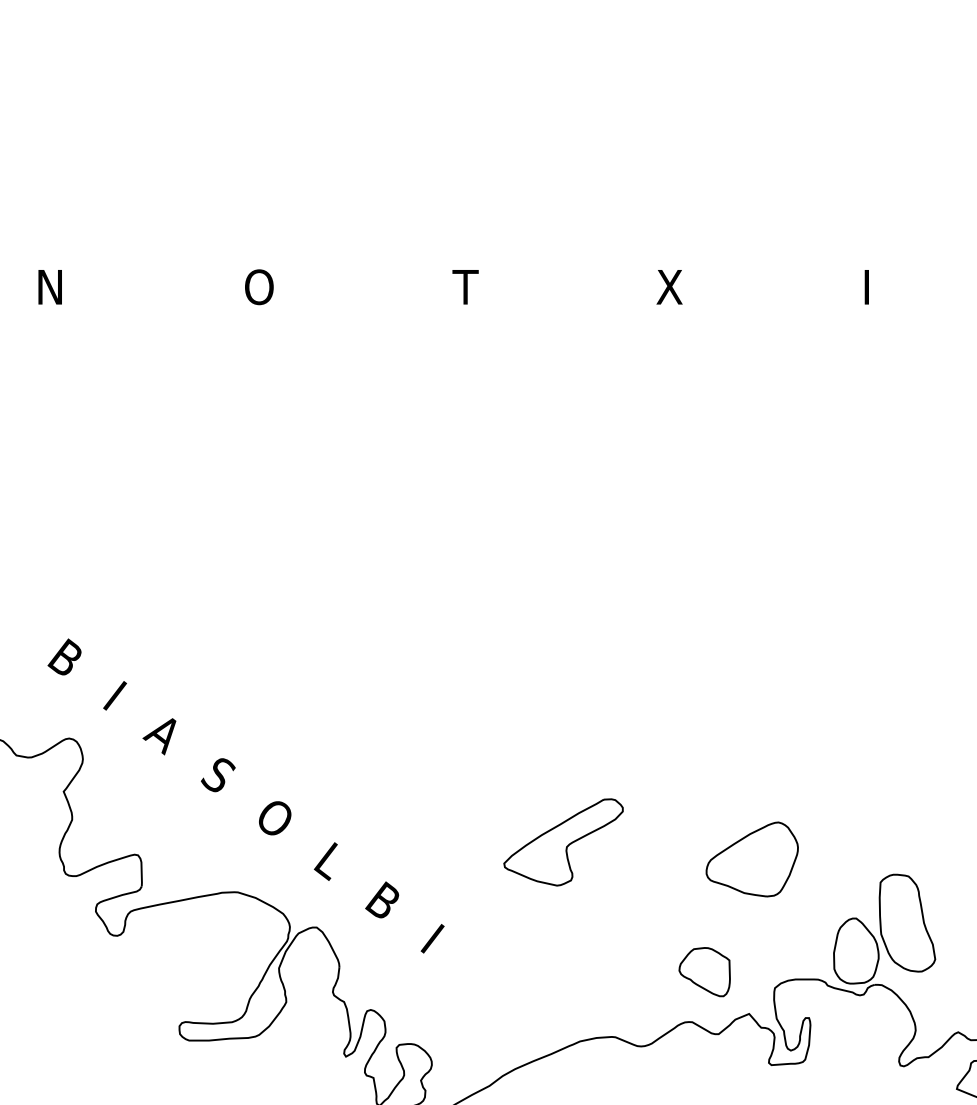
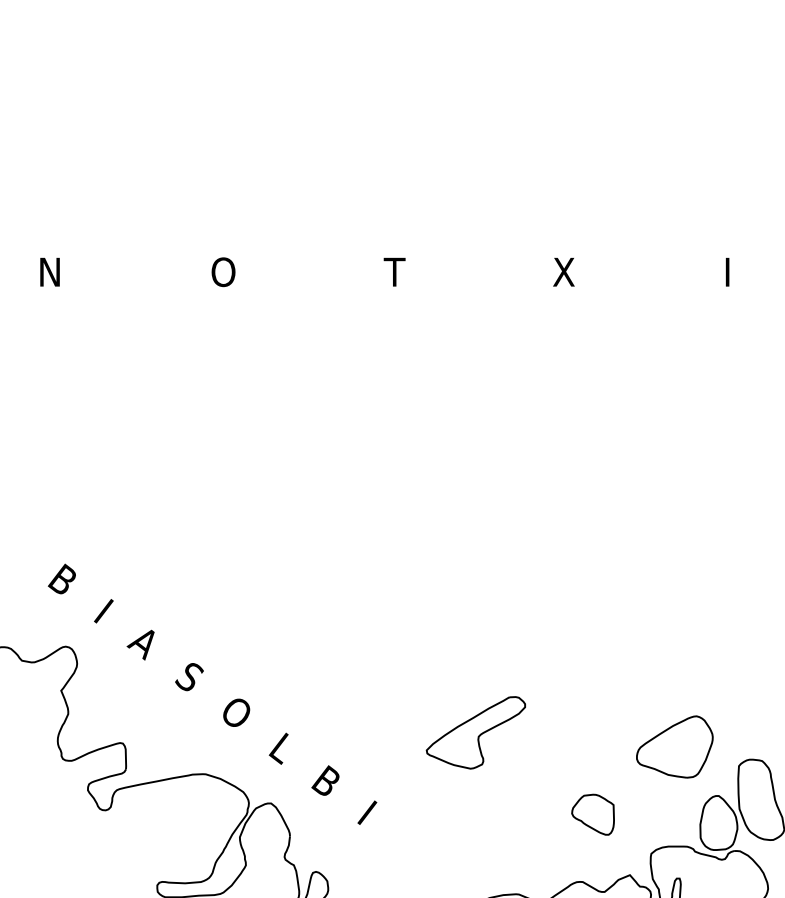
part: (751, 859) -> (674, 747), moved
part: (704, 972) -> (592, 815), moved

